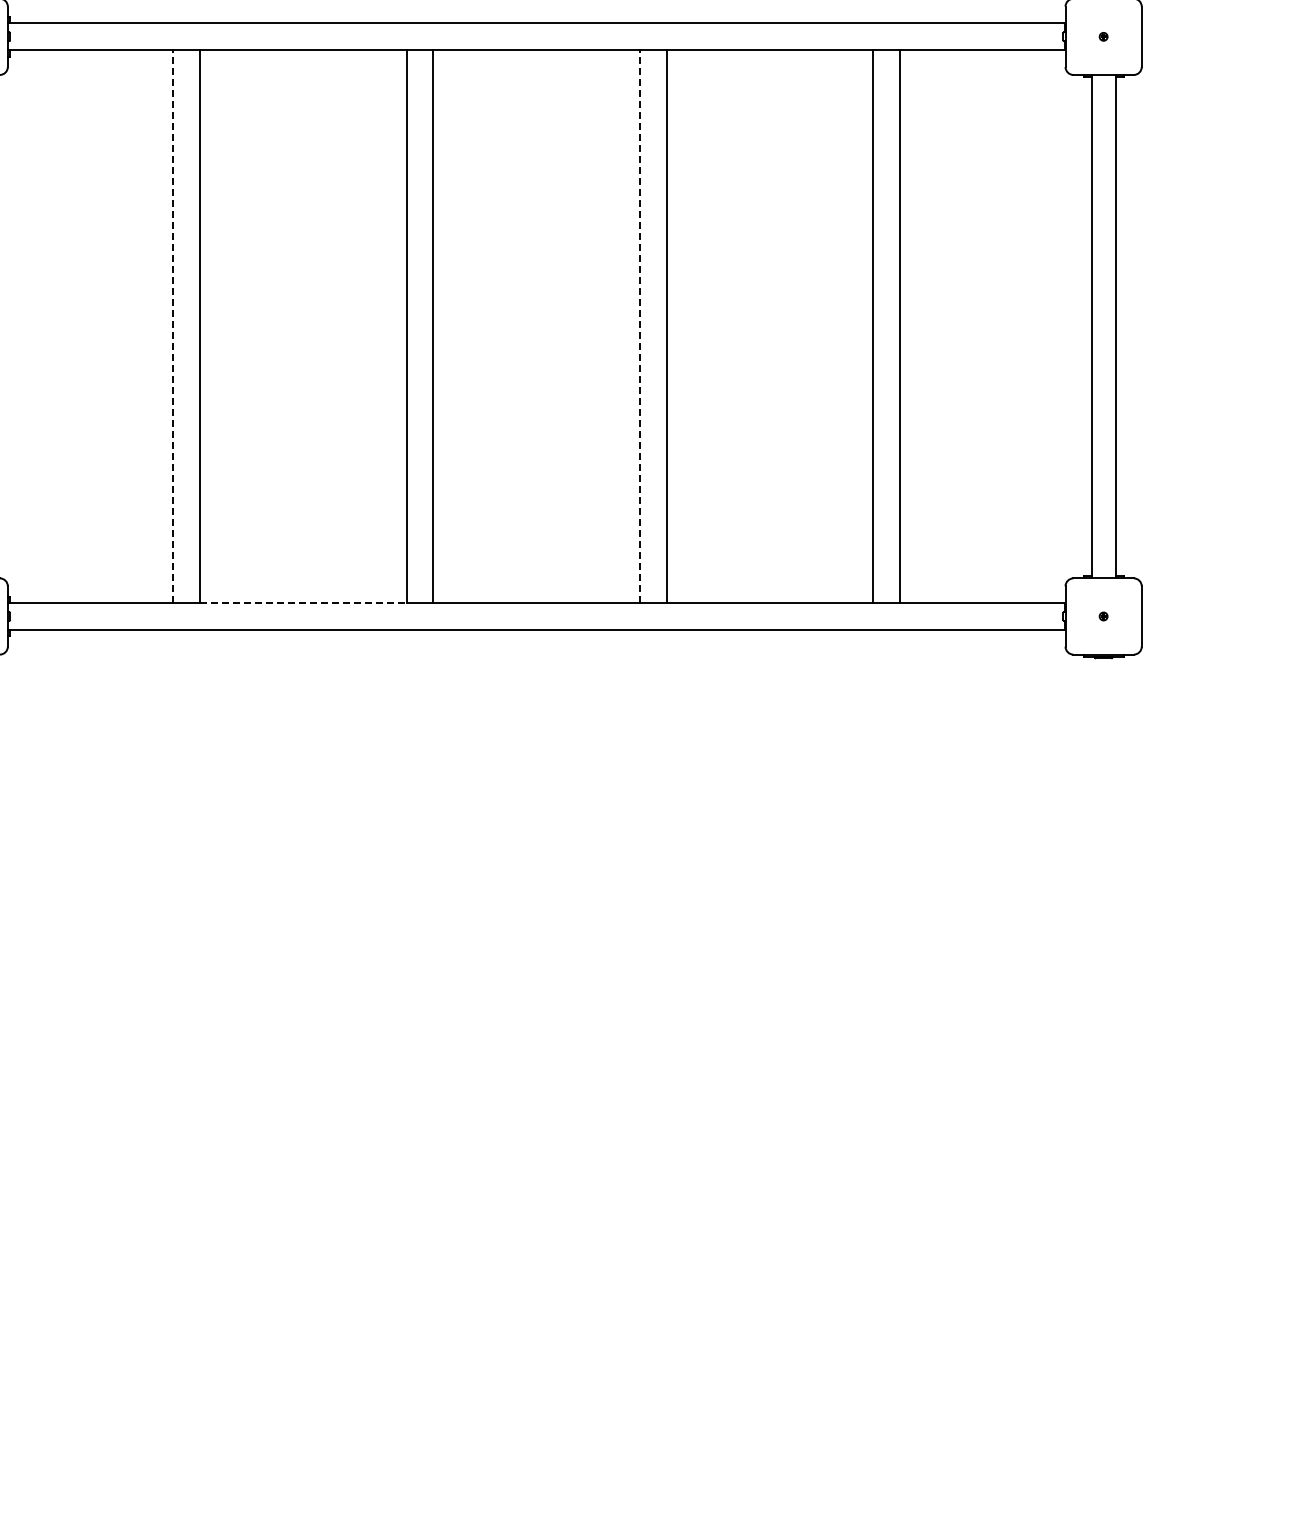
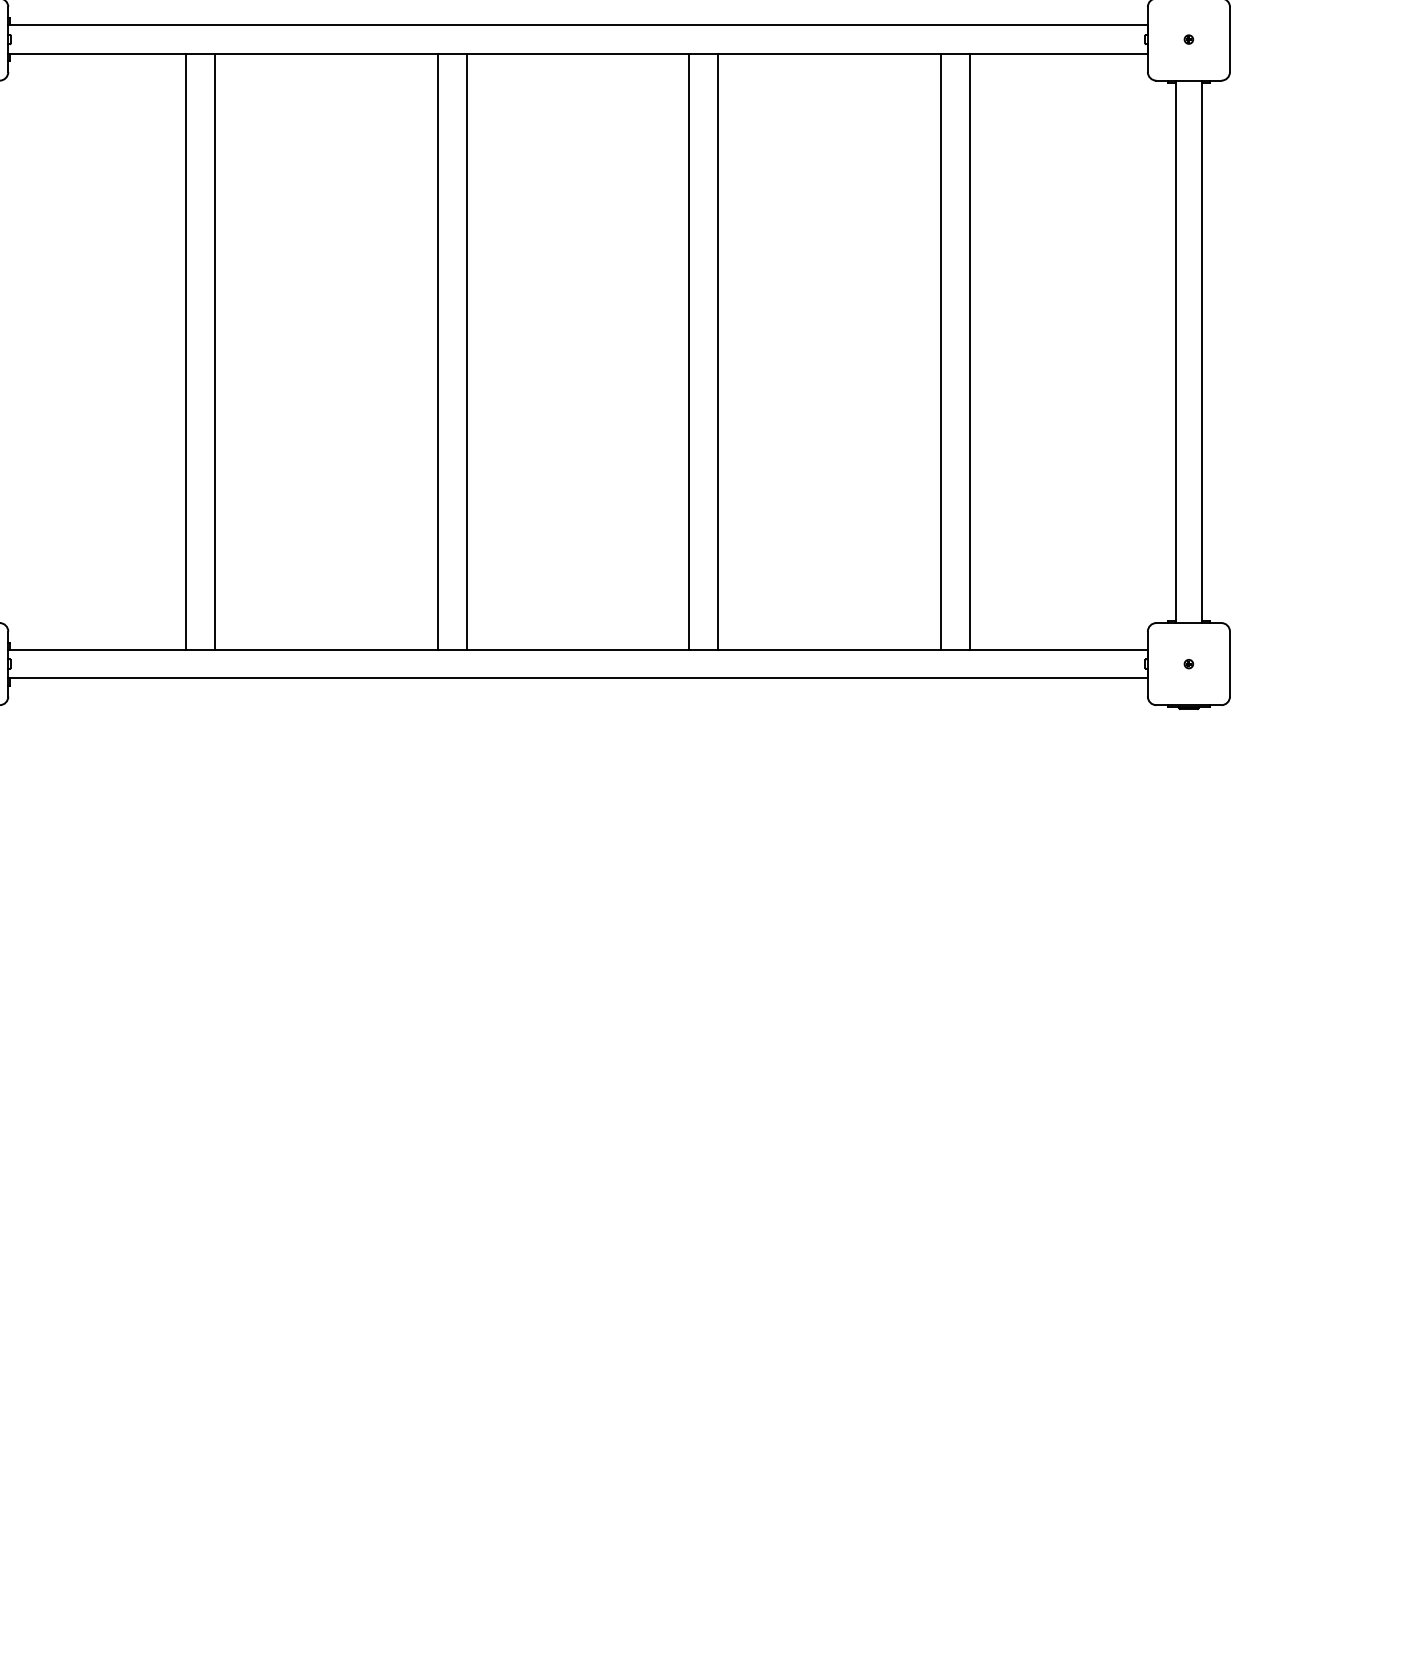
line: (173, 326) -> (186, 351), dashed -> solid
line: (640, 326) -> (689, 351), dashed -> solid
line: (303, 603) -> (326, 650), dashed -> solid

